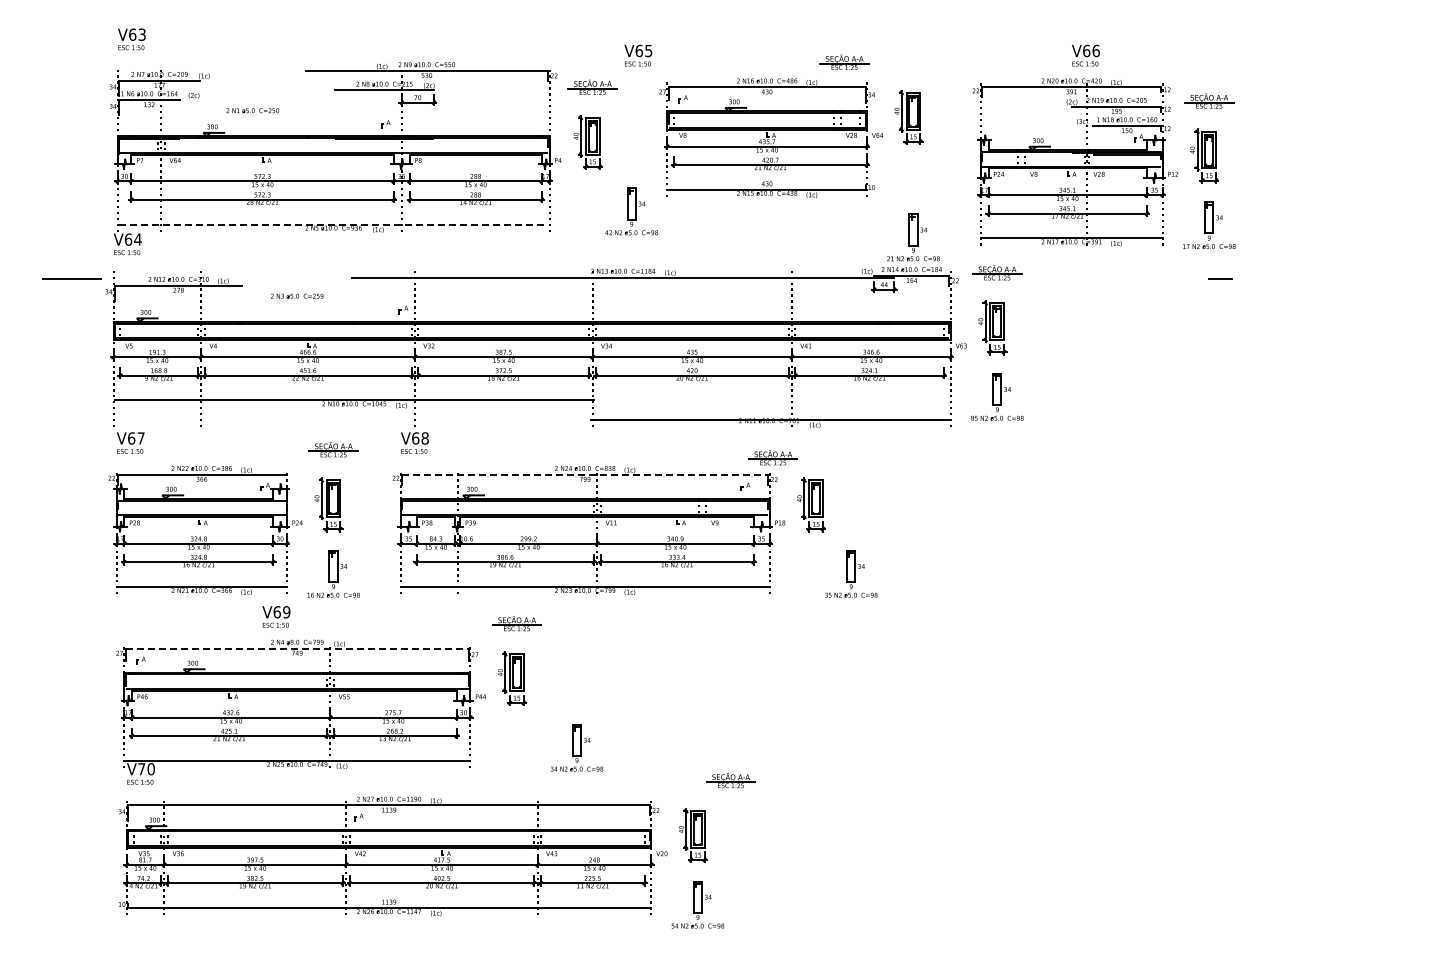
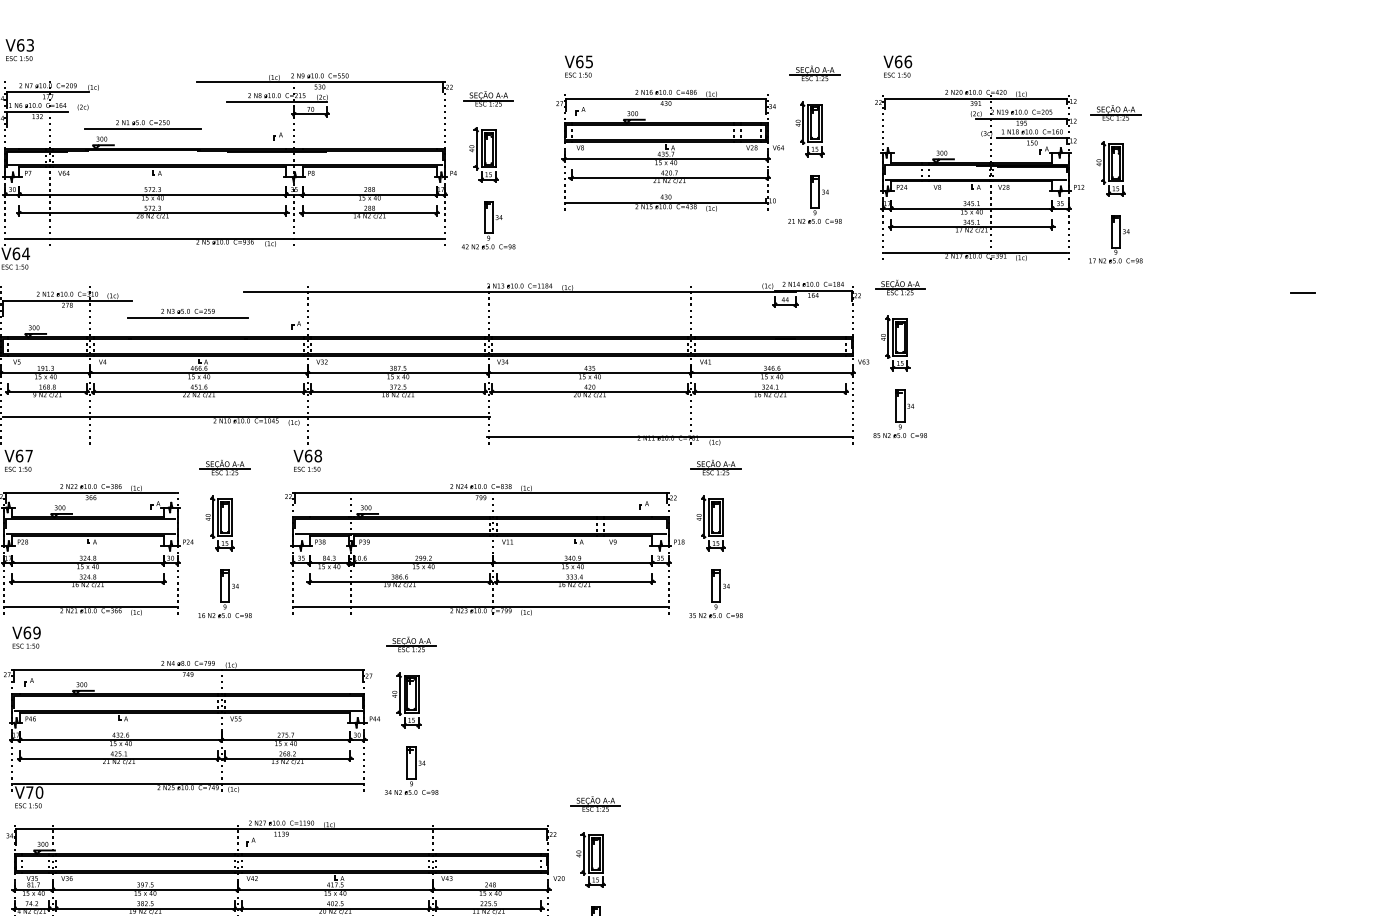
text: (638, 55) -> (578, 66), moved
text: (1085, 55) -> (897, 66), moved
part: (844, 61) -> (815, 72), moved
line: (252, 116) -> (142, 128), added
part: (631, 211) -> (488, 225), moved
line: (333, 224) -> (224, 238), dashed -> solid
part: (913, 237) -> (815, 199), moved
line: (1220, 278) -> (1303, 293), moved
line: (296, 302) -> (187, 317), added
part: (772, 457) -> (715, 467), moved
line: (585, 474) -> (481, 492), dashed -> solid
part: (851, 573) -> (716, 593), moved
text: (276, 616) -> (26, 637), moved
line: (297, 648) -> (188, 669), dashed -> solid
part: (576, 747) -> (411, 770), moved
part: (730, 780) -> (595, 804), moved

